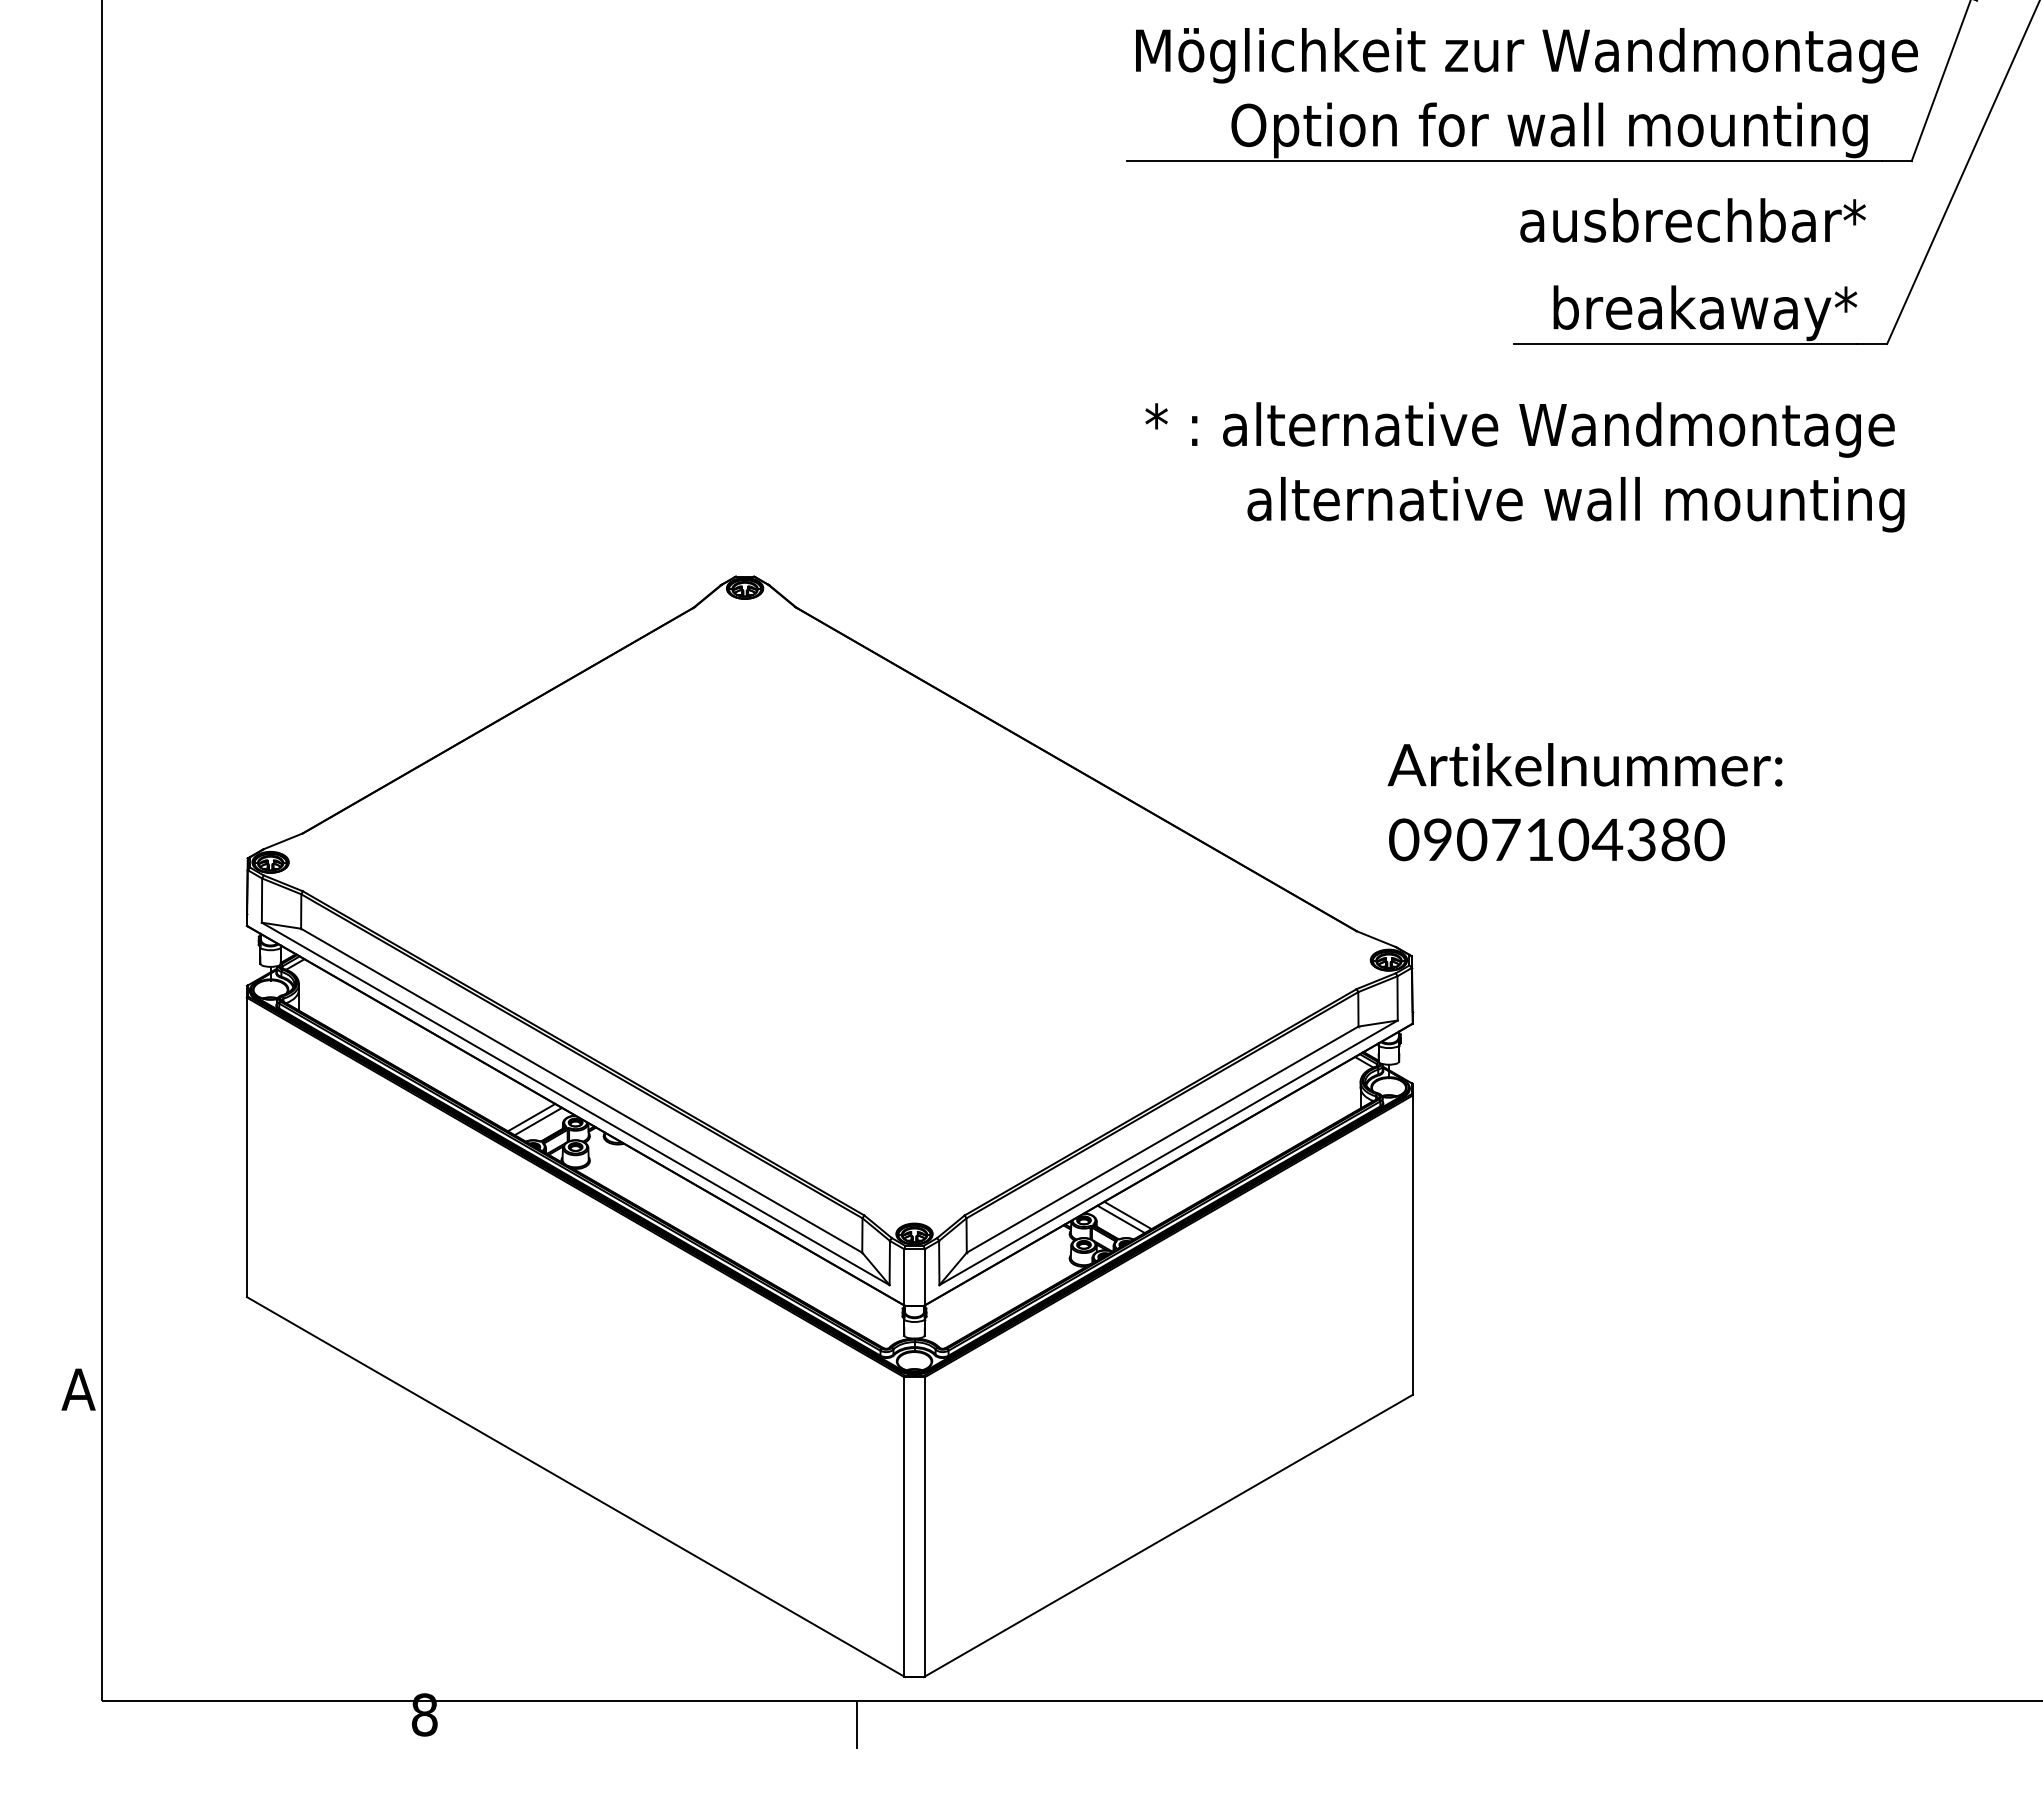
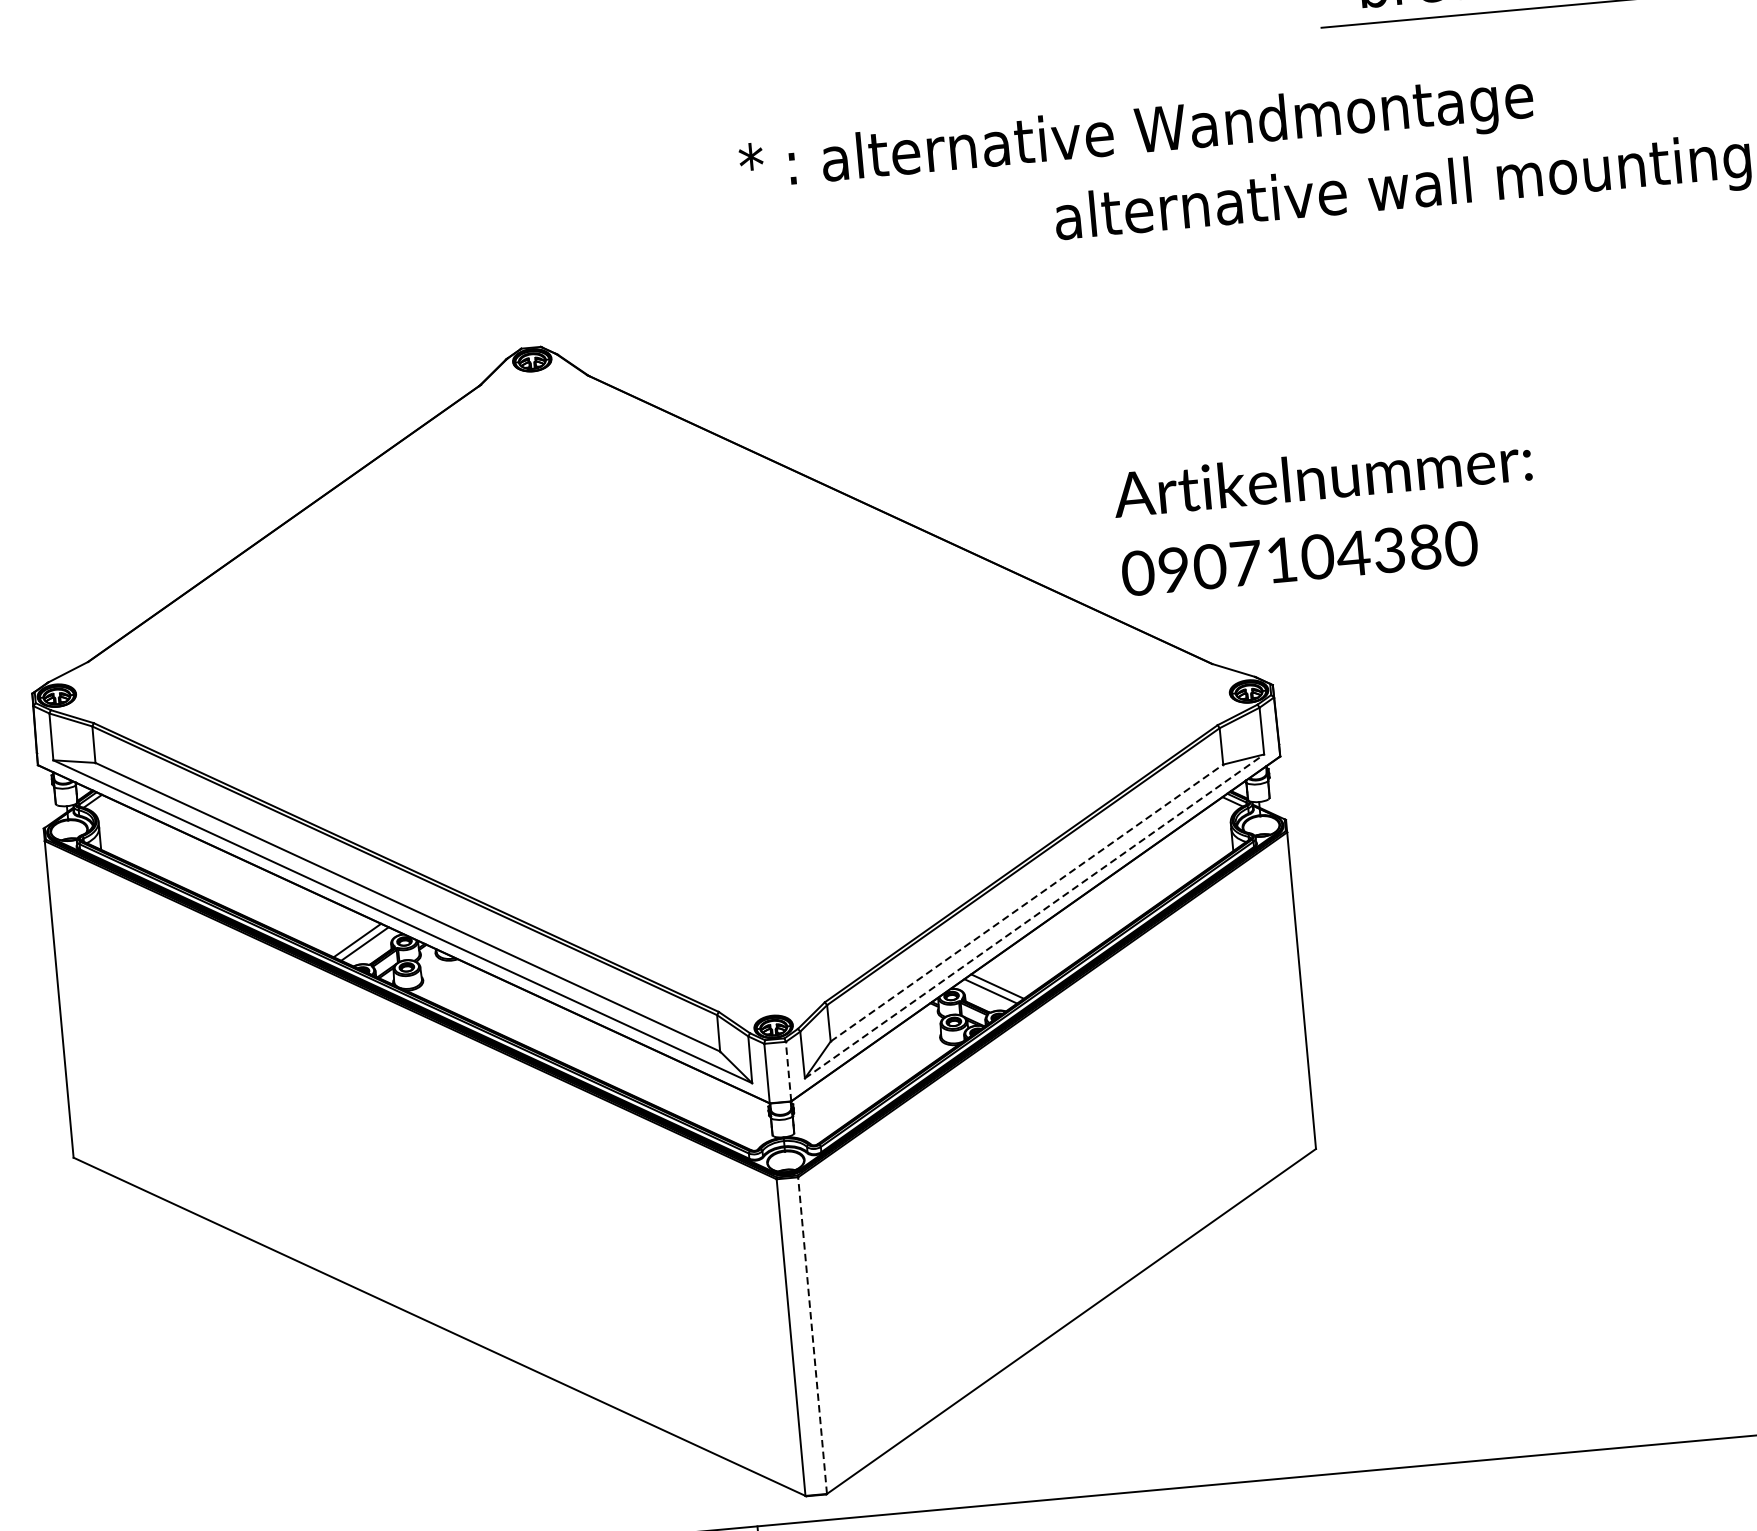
text: (1519, 429) -> (1136, 135), moved
text: (1584, 802) -> (1325, 516), moved
line: (1163, 1139) -> (1027, 902), solid -> dashed
line: (1168, 1152) -> (1034, 916), solid -> dashed
line: (924, 1276) -> (788, 1070), solid -> dashed
line: (924, 1527) -> (812, 1336), solid -> dashed

